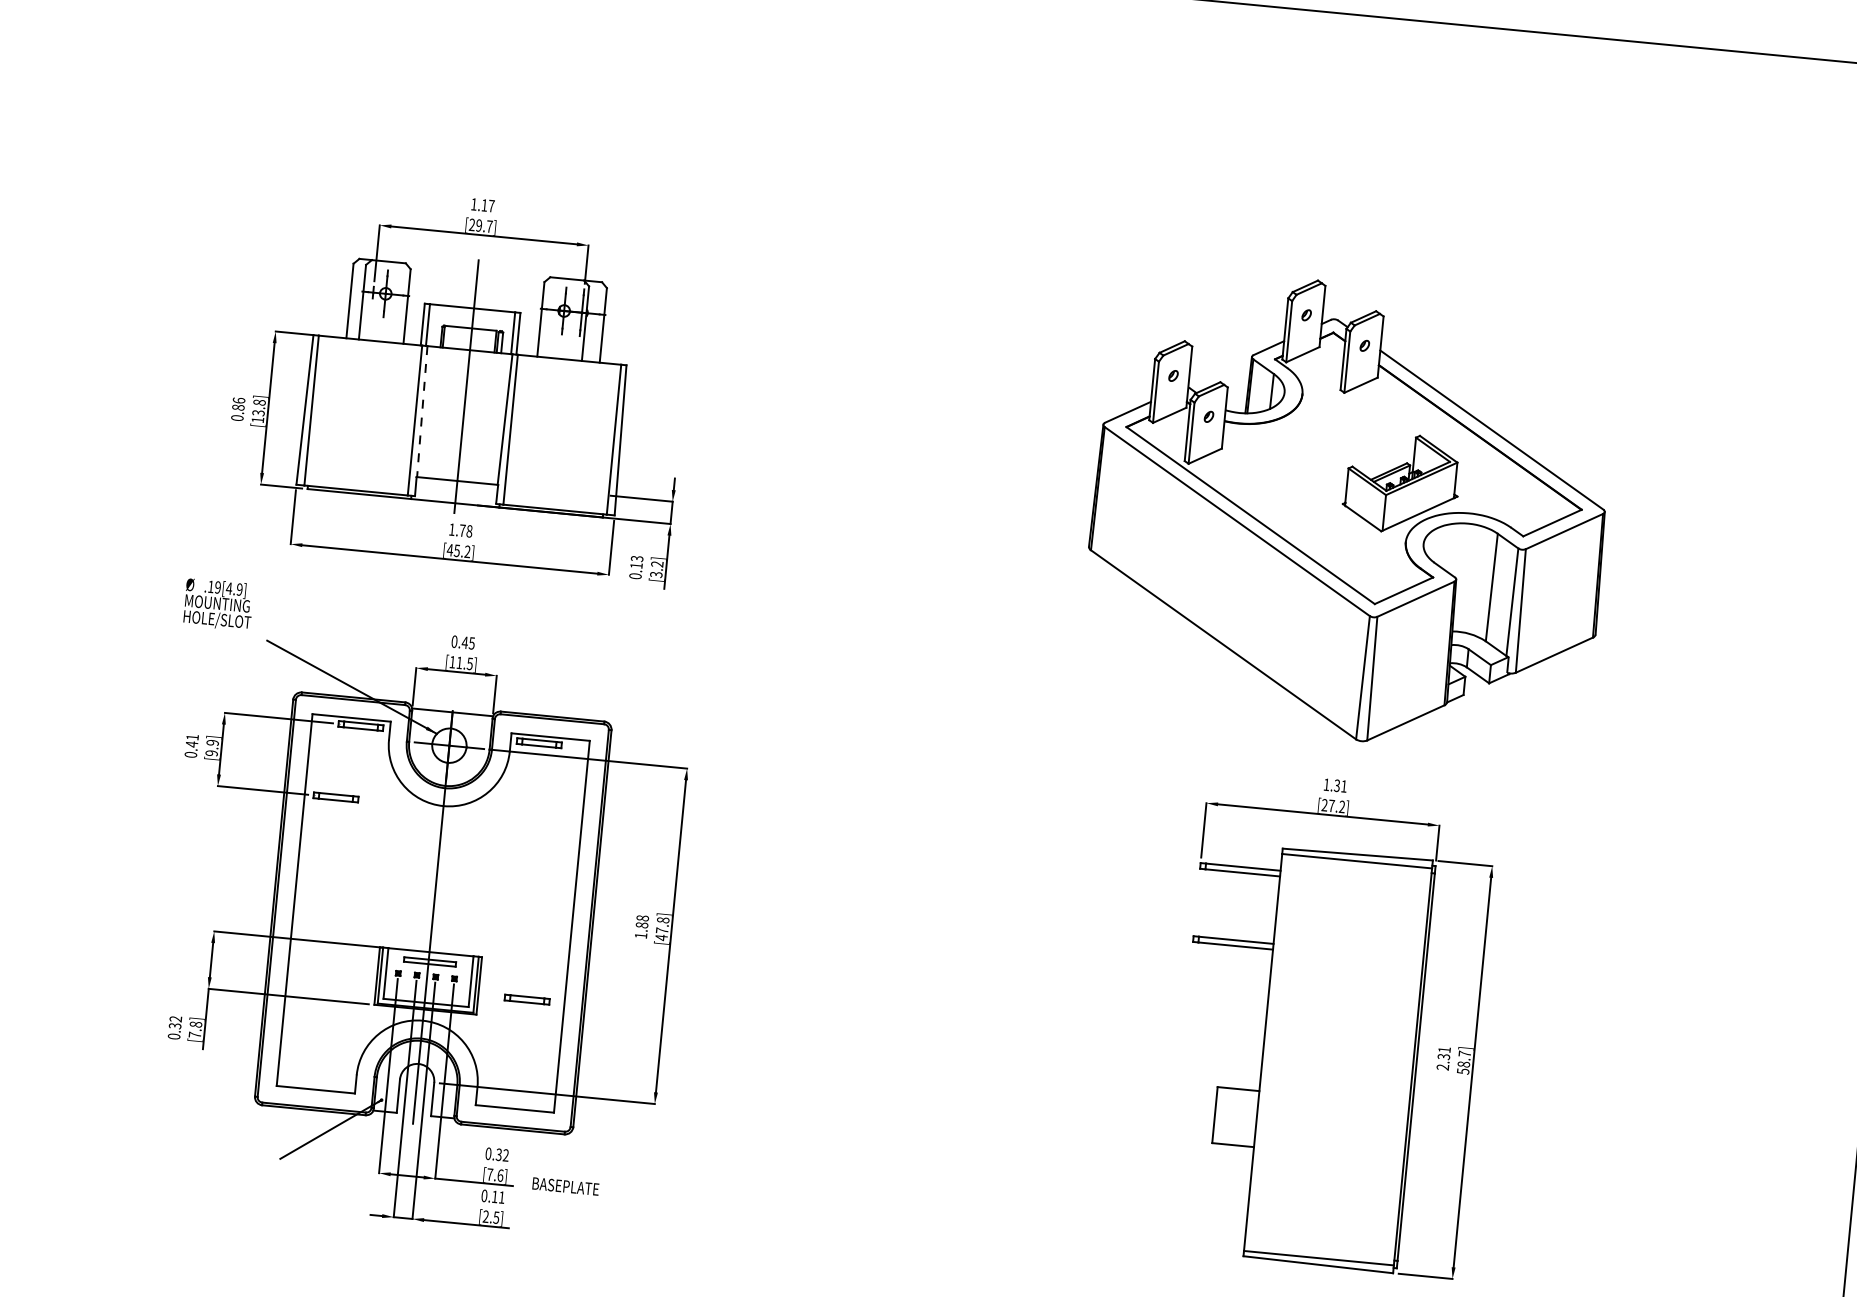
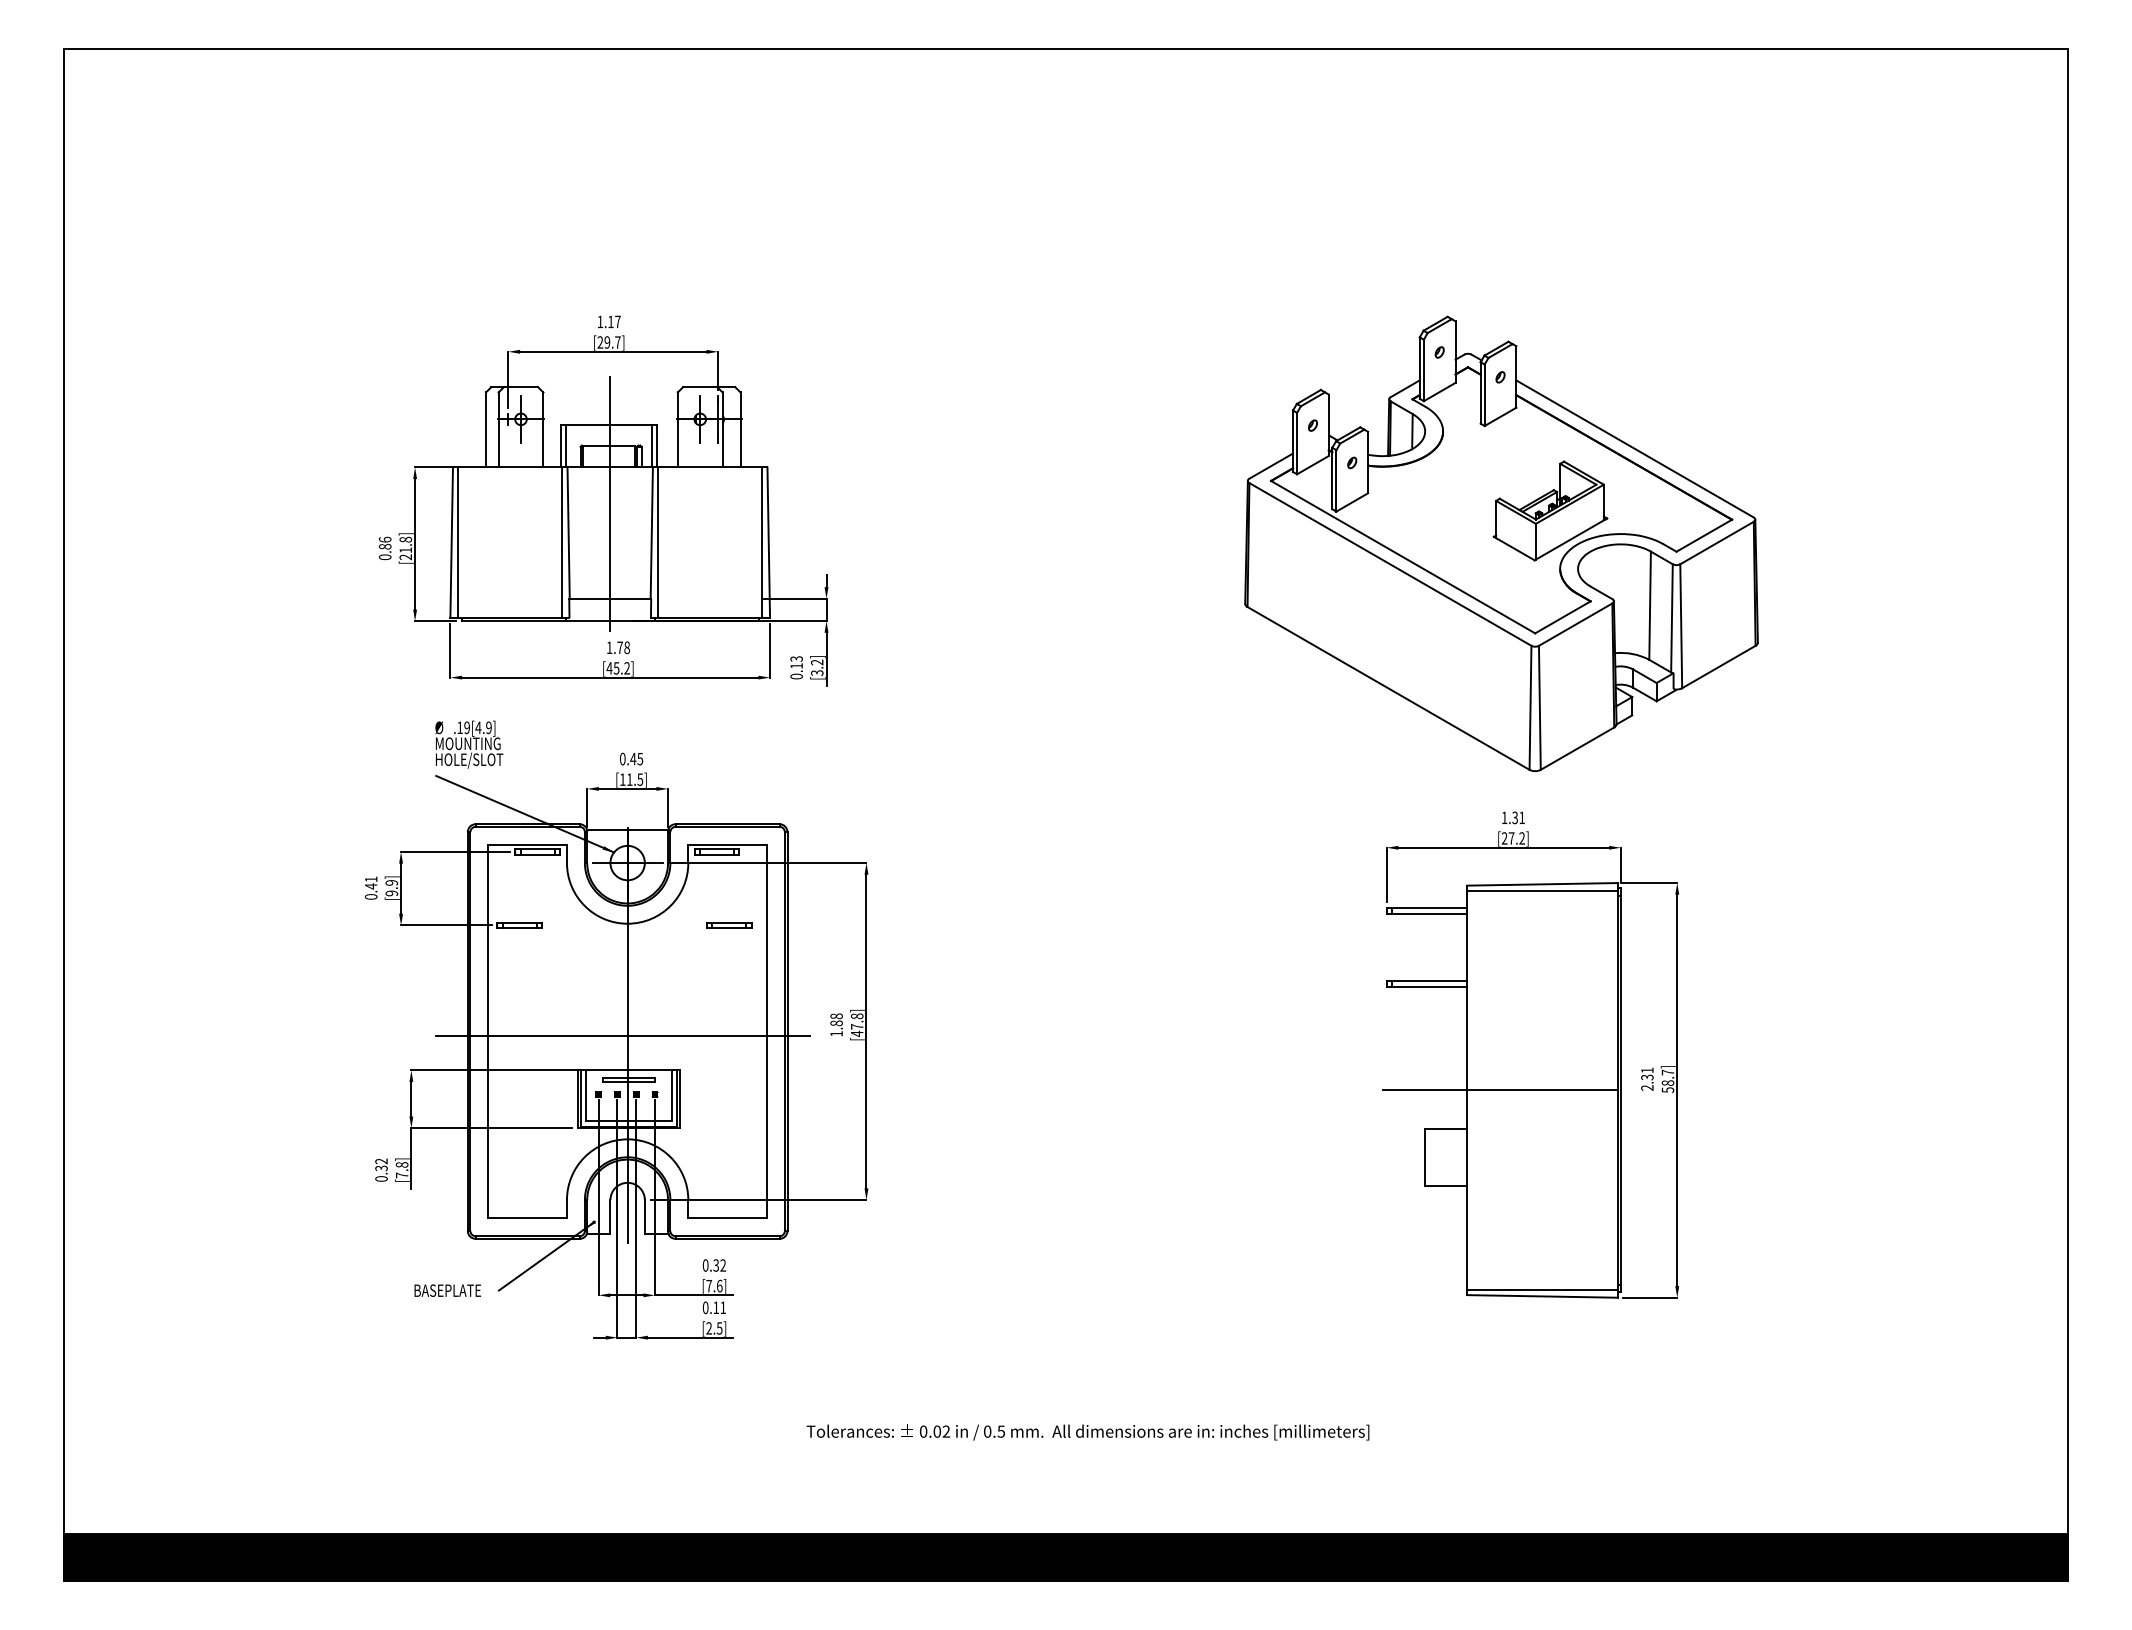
line: (422, 411) -> (568, 533), dashed -> solid
text: (257, 416) -> (405, 553), [13.8] -> [21.8]
text: (218, 604) -> (469, 744), moved
line: (428, 917) -> (623, 1036), added
part: (527, 999) -> (729, 925), moved
line: (1295, 1055) -> (1499, 1090), added
text: (565, 1186) -> (447, 1290), moved

